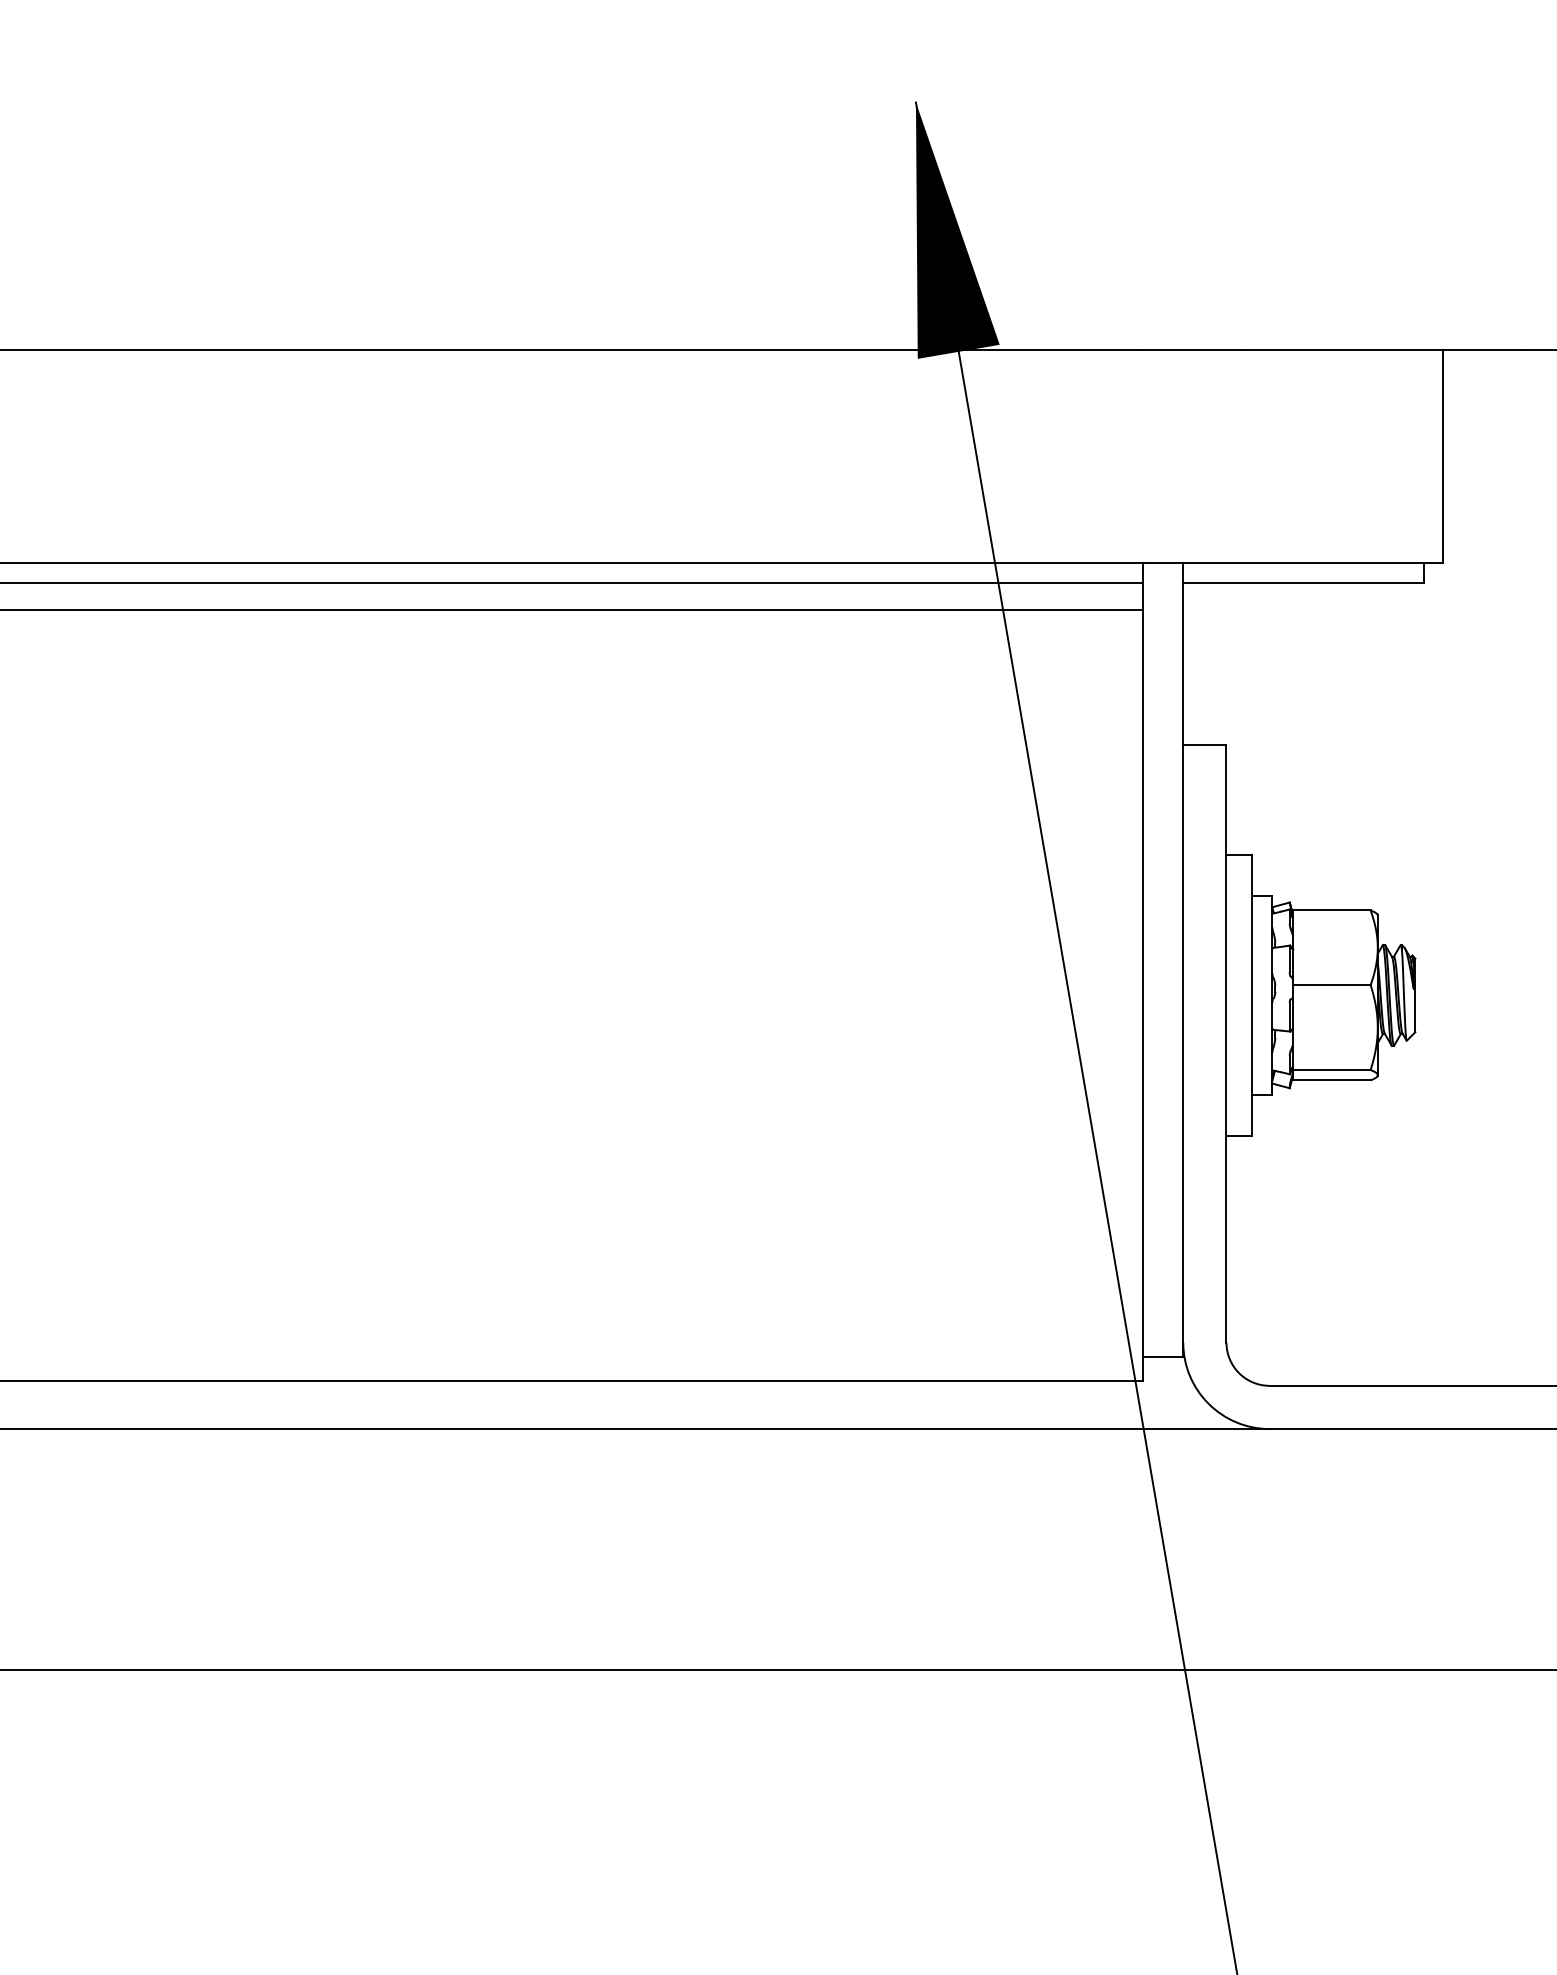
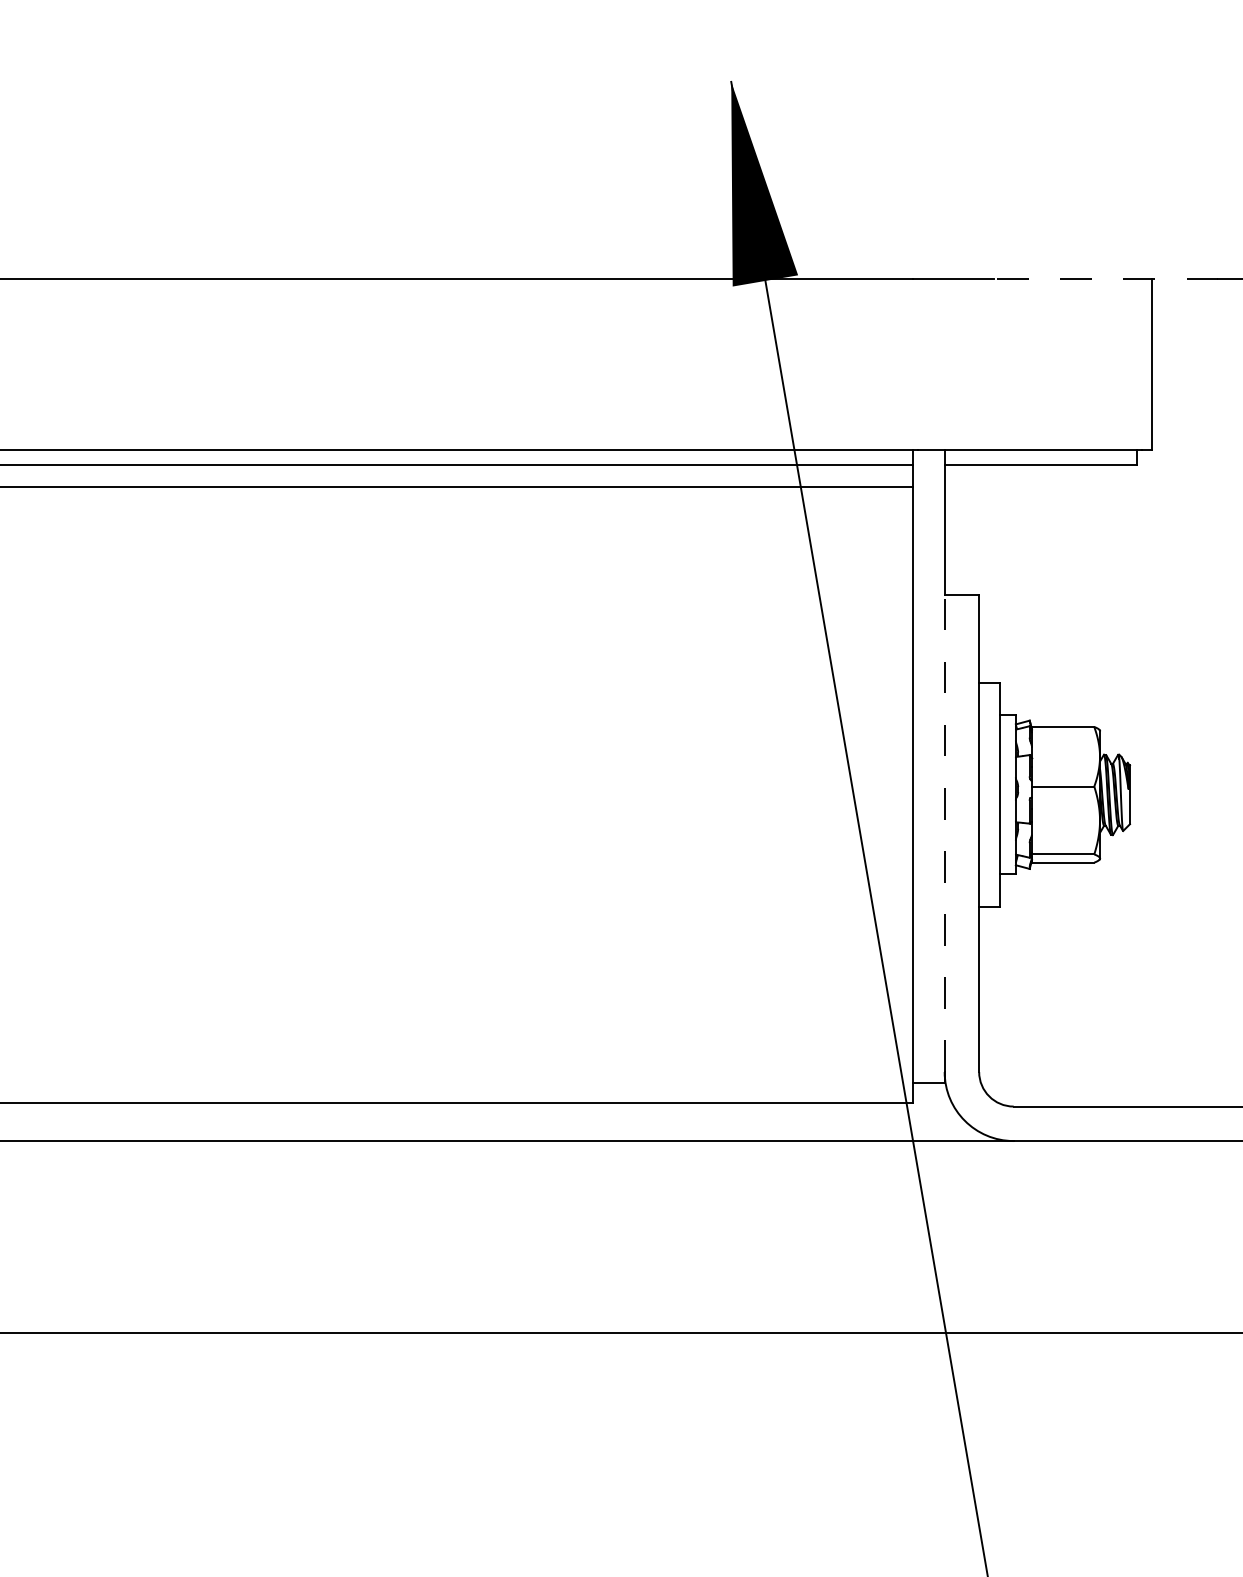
line: (1384, 350) -> (1105, 279), solid -> dashed
line: (1183, 1043) -> (944, 833), solid -> dashed

